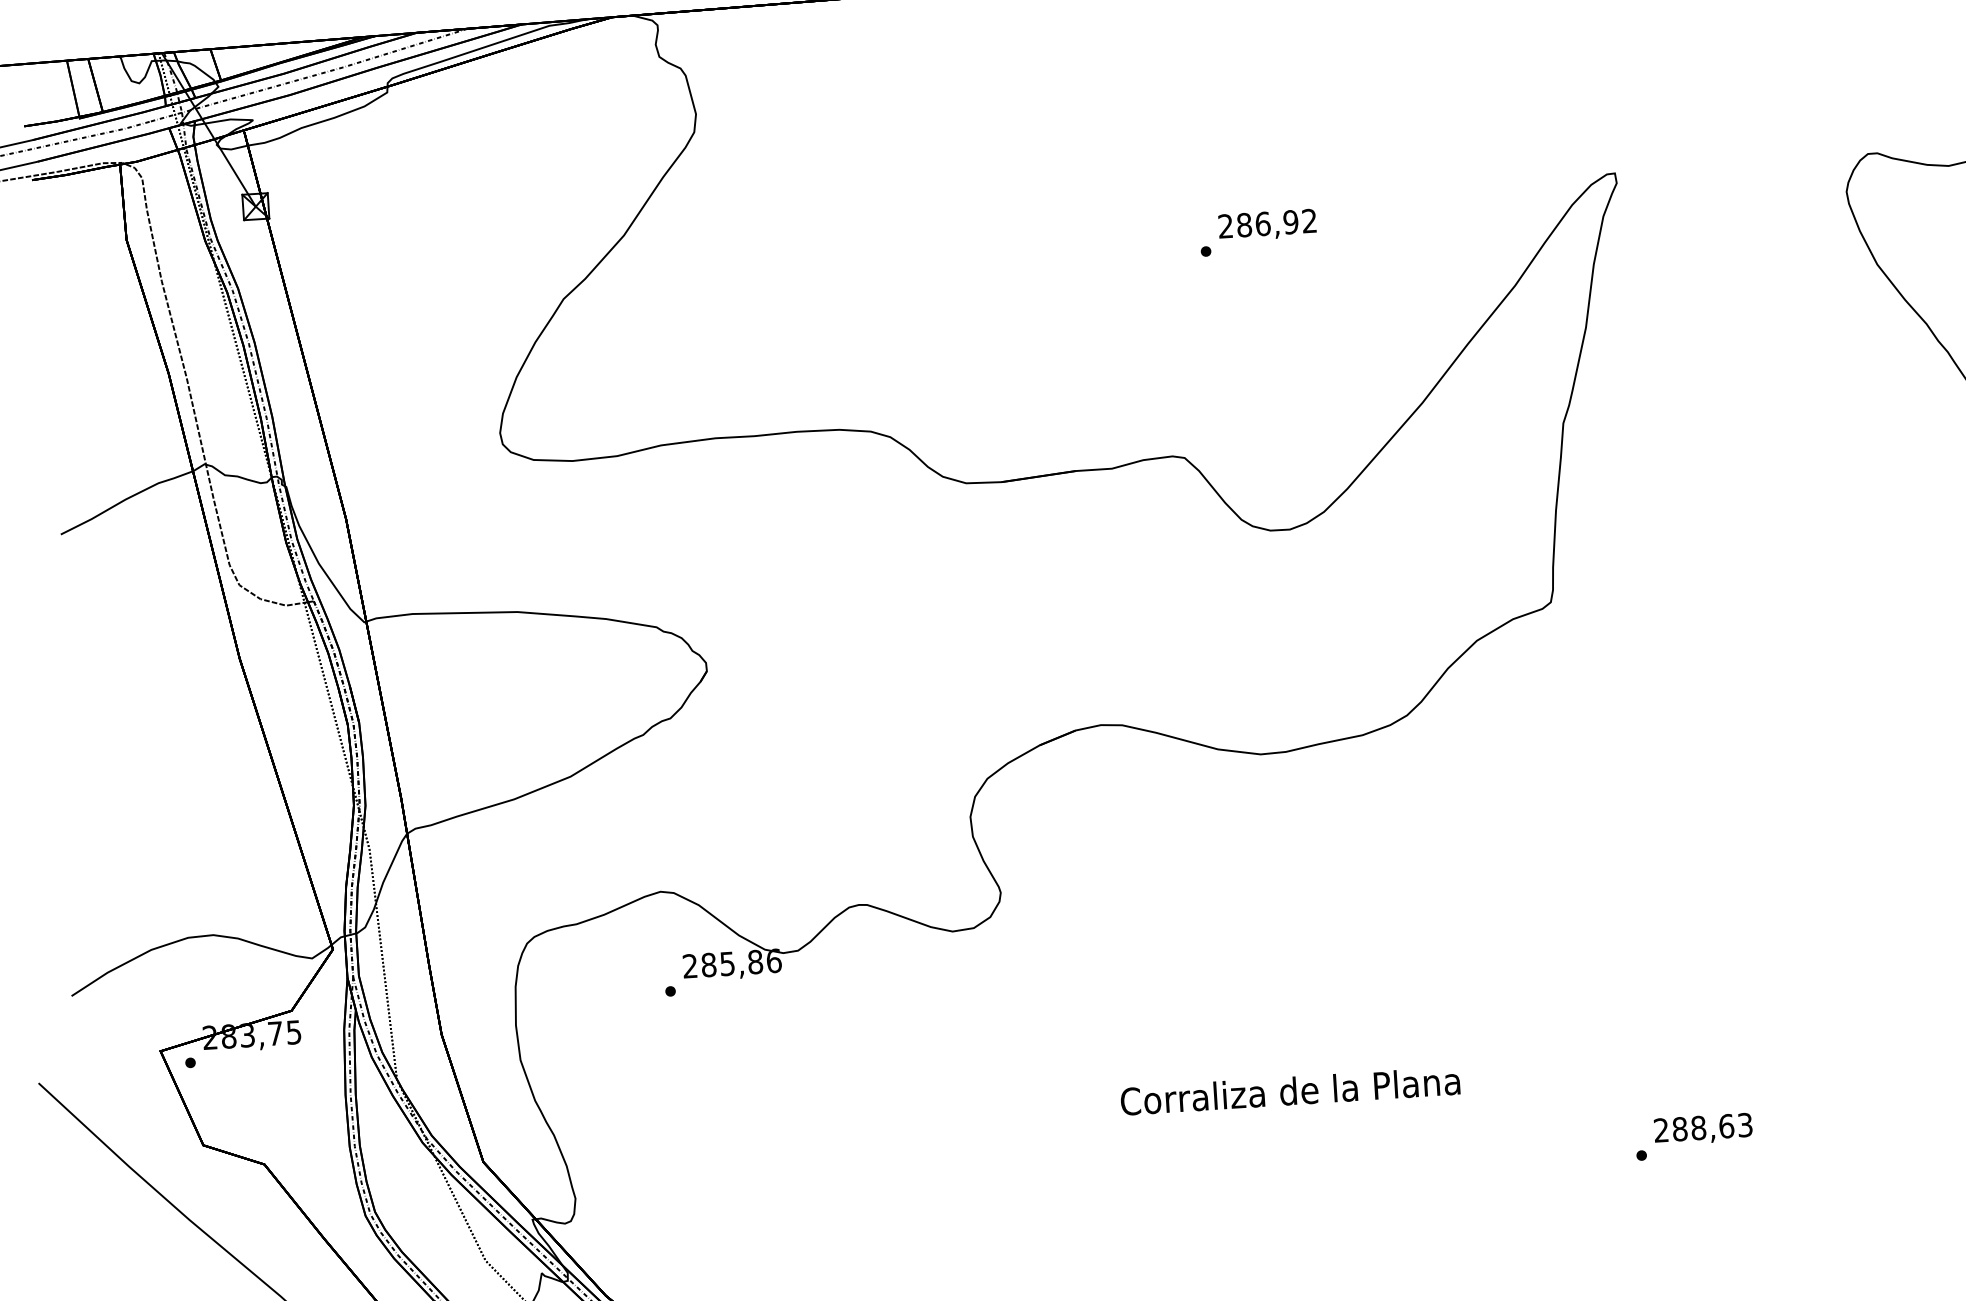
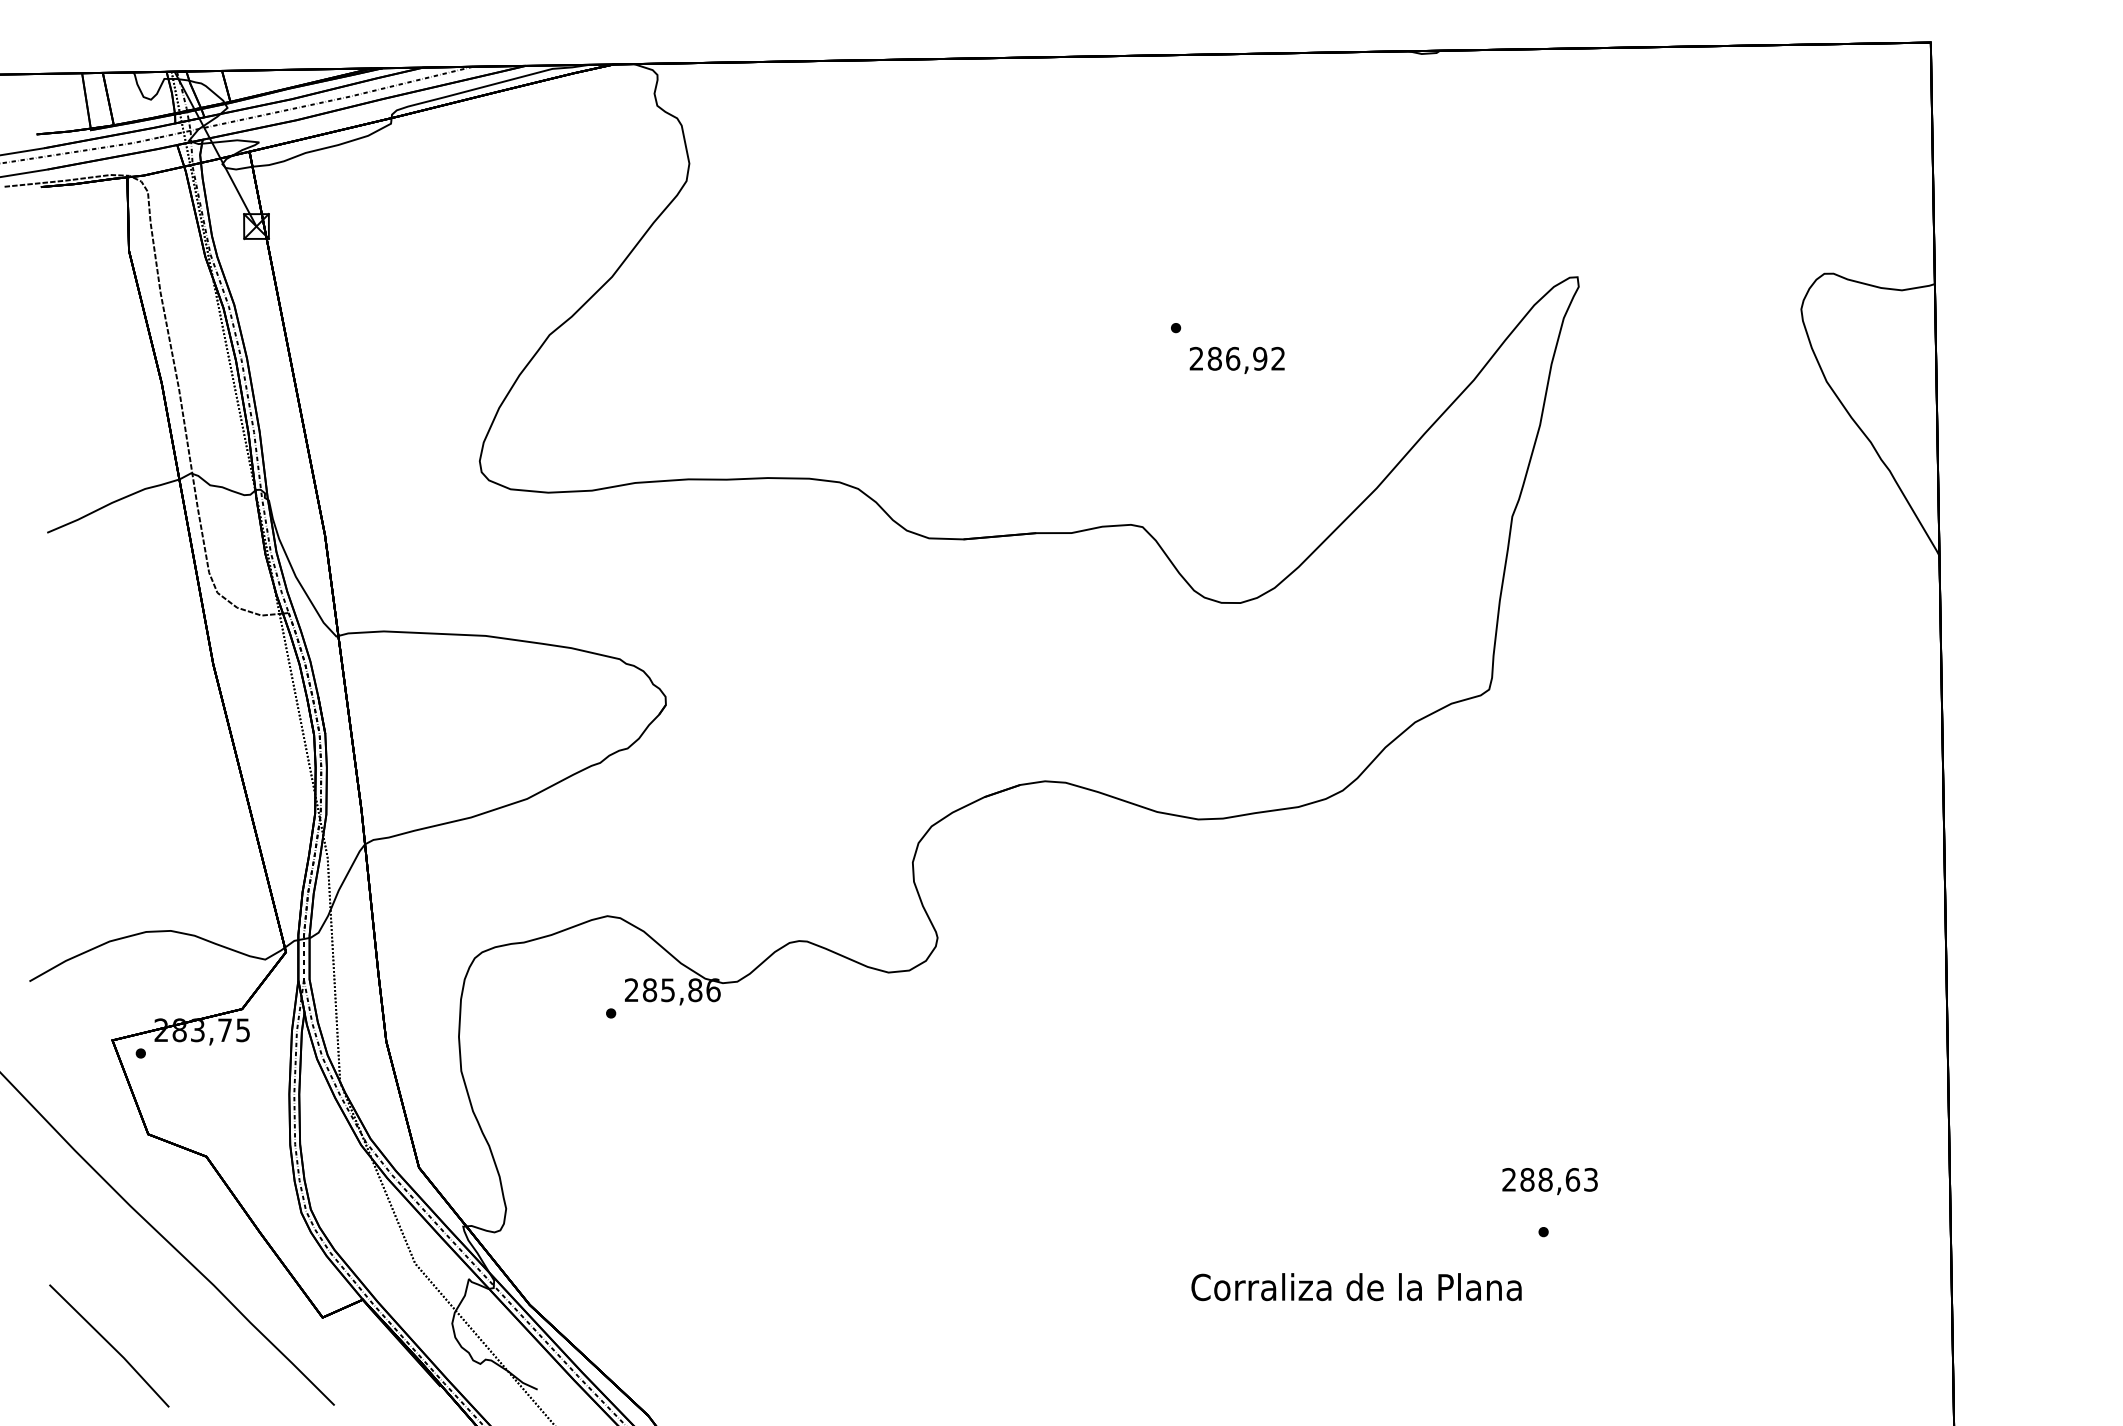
text: (1266, 224) -> (1236, 359), moved
text: (1290, 1091) -> (1356, 1287), moved
text: (1702, 1129) -> (1549, 1181), moved

